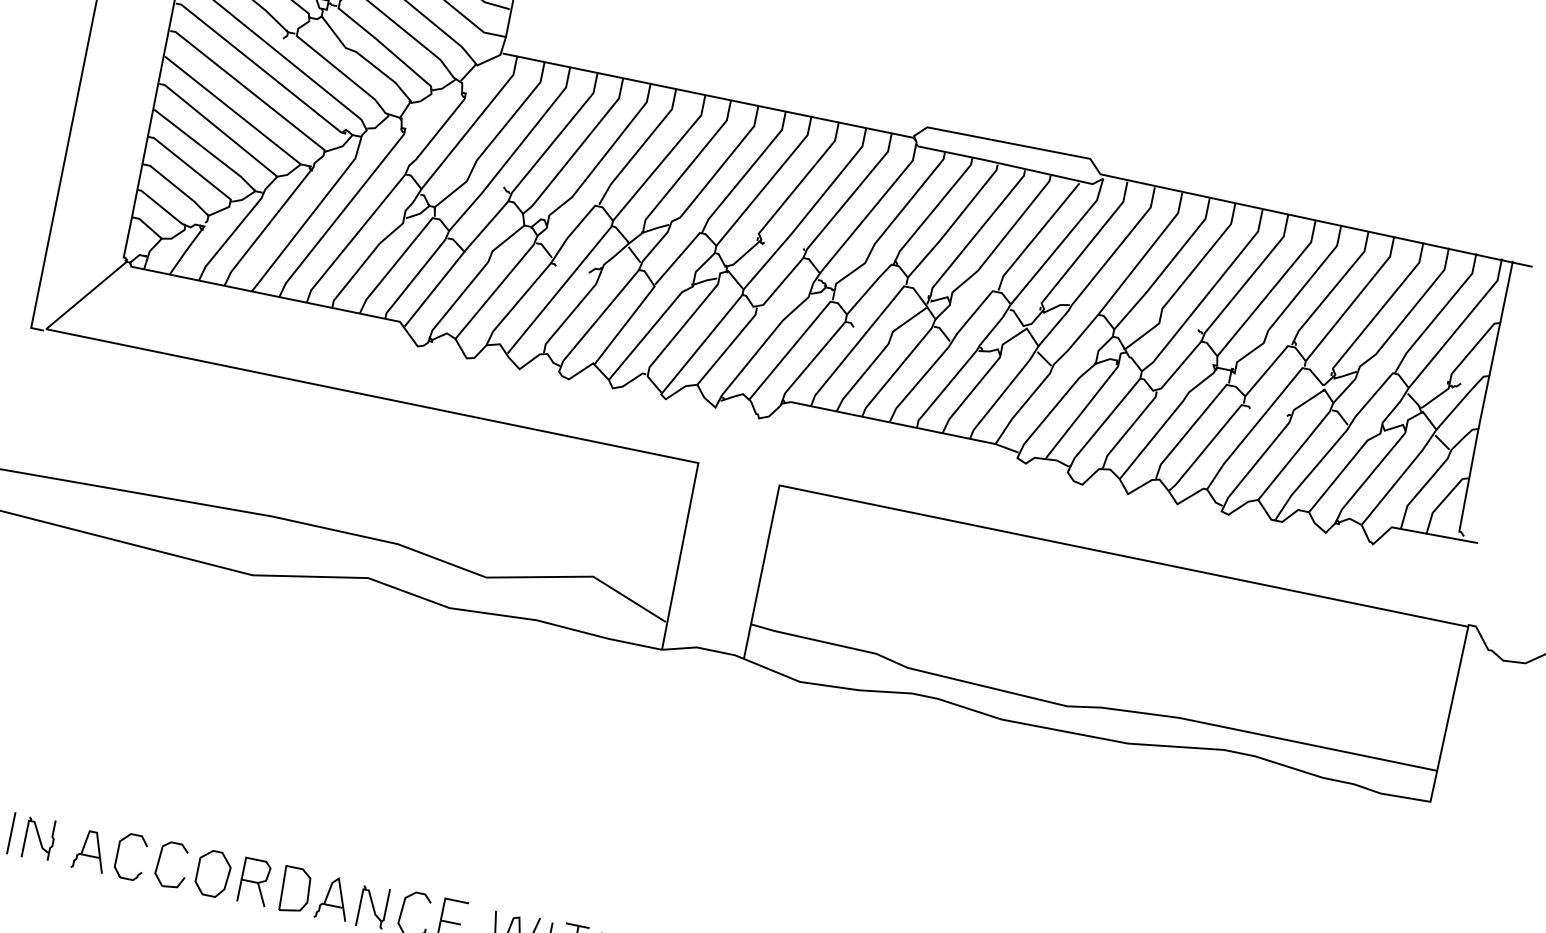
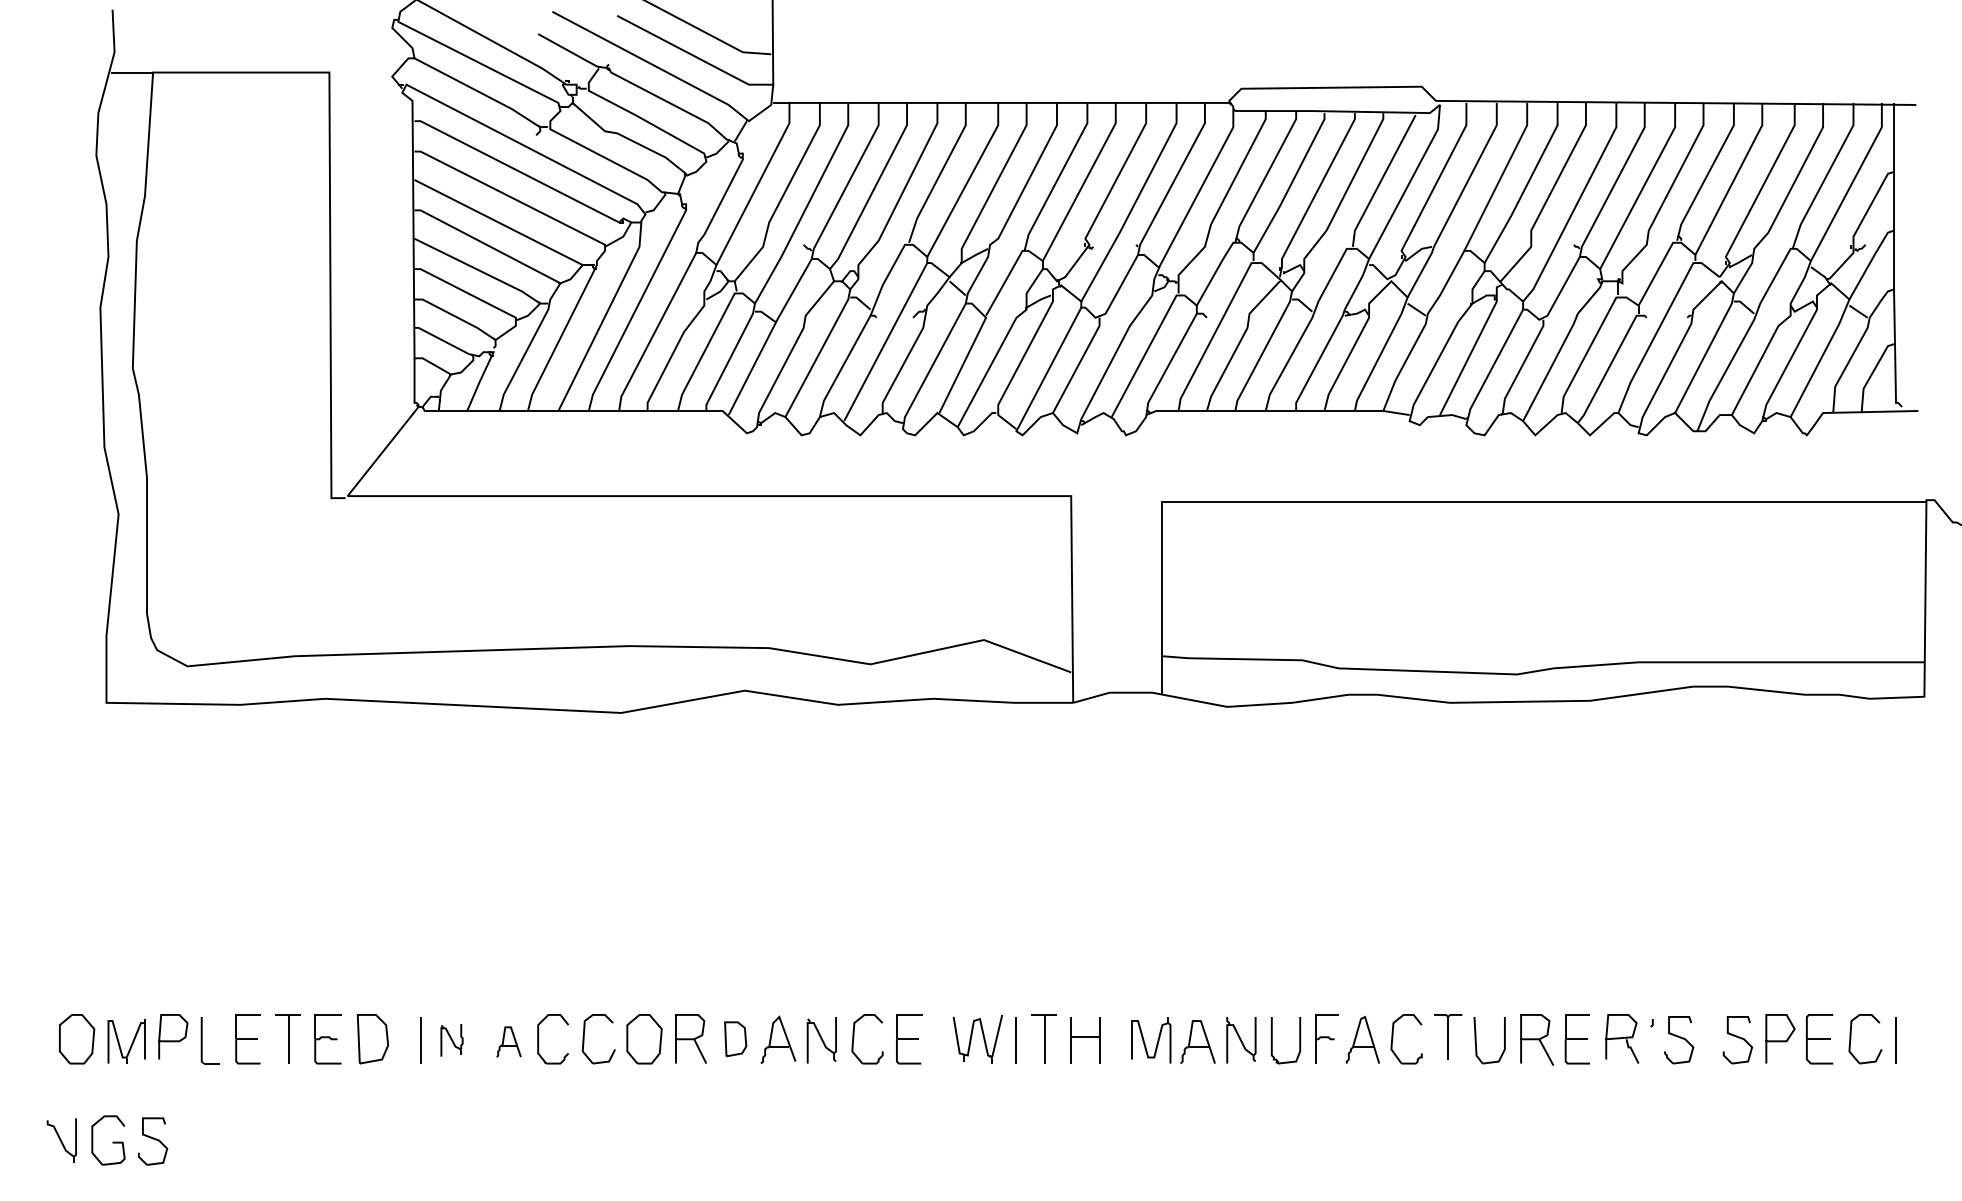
part: (39, 839) -> (451, 1040), size x0.7
part: (90, 850) -> (508, 1041), size x0.7
part: (295, 890) -> (735, 1039), size x0.7

